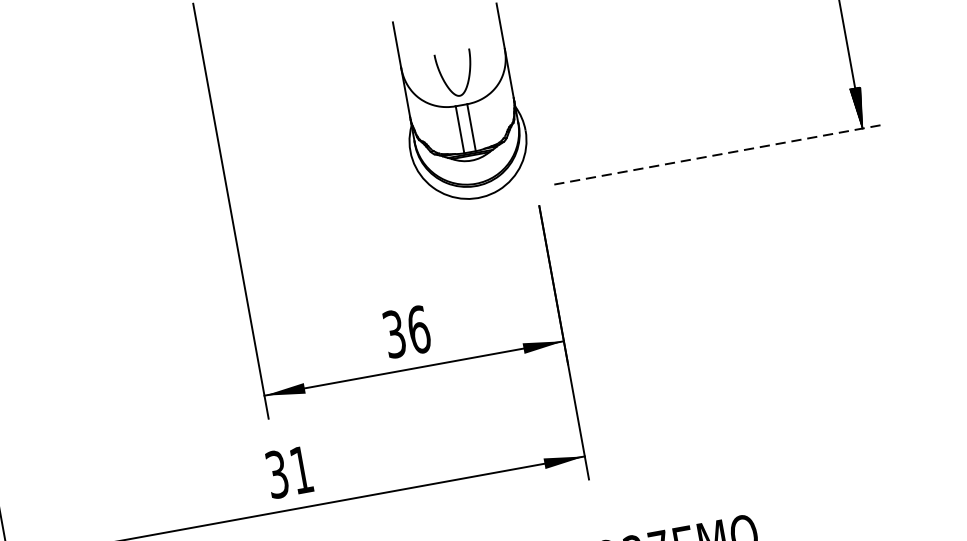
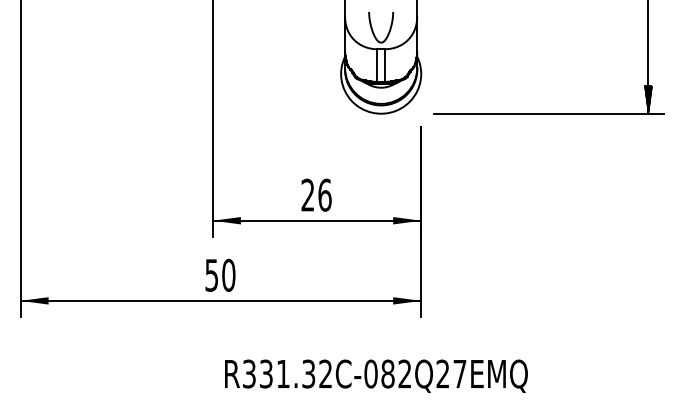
line: (720, 155) -> (549, 114), dashed -> solid
text: (393, 334) -> (307, 195), 36 -> 26
text: (289, 470) -> (220, 274), 31 -> 50

